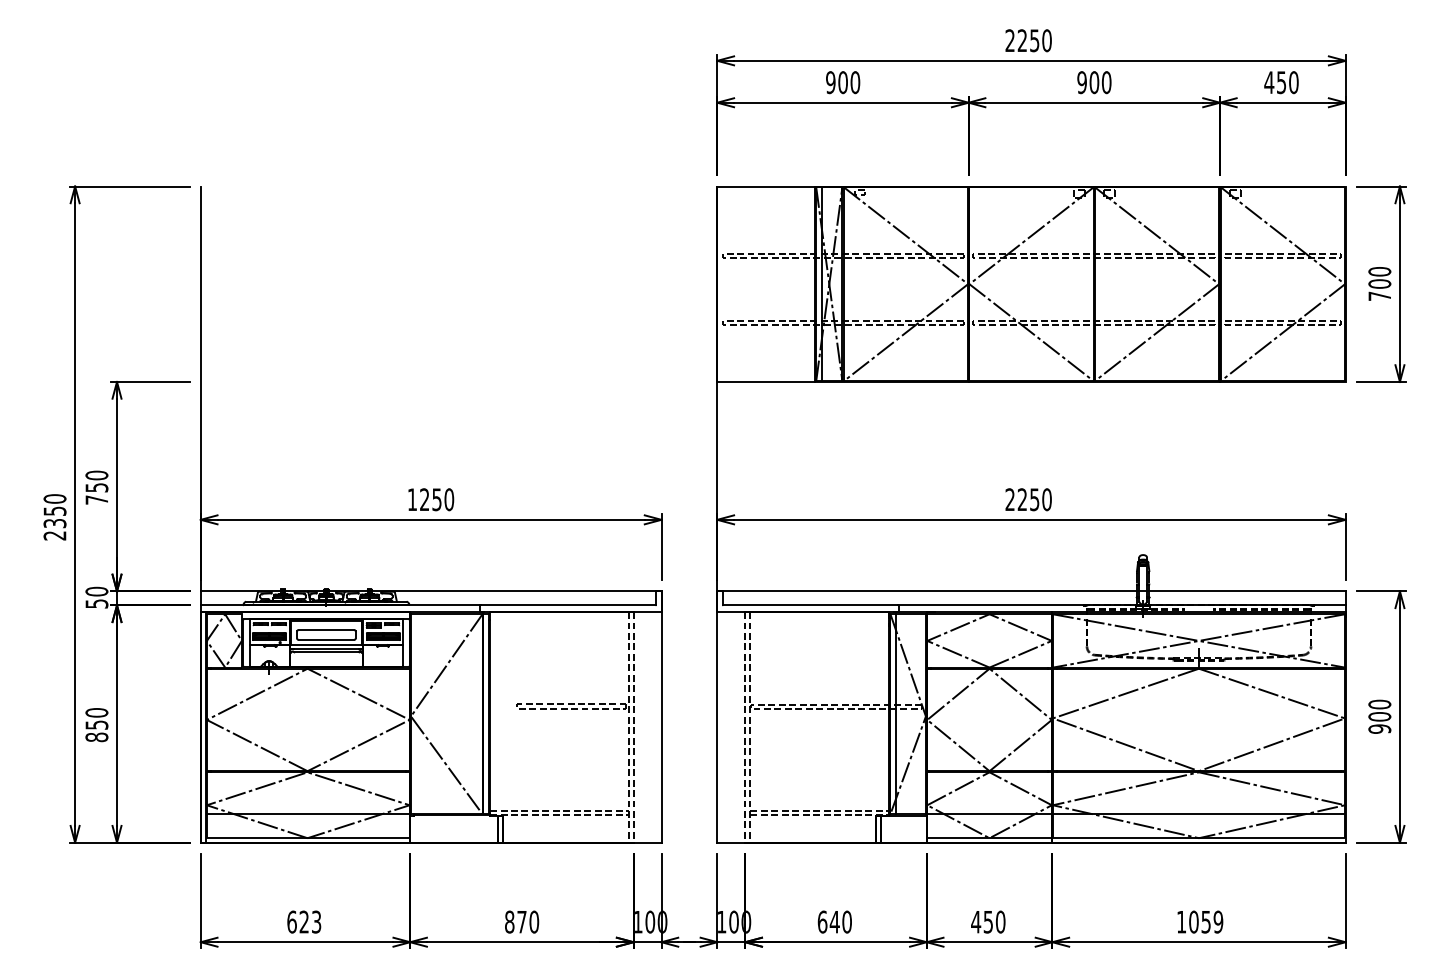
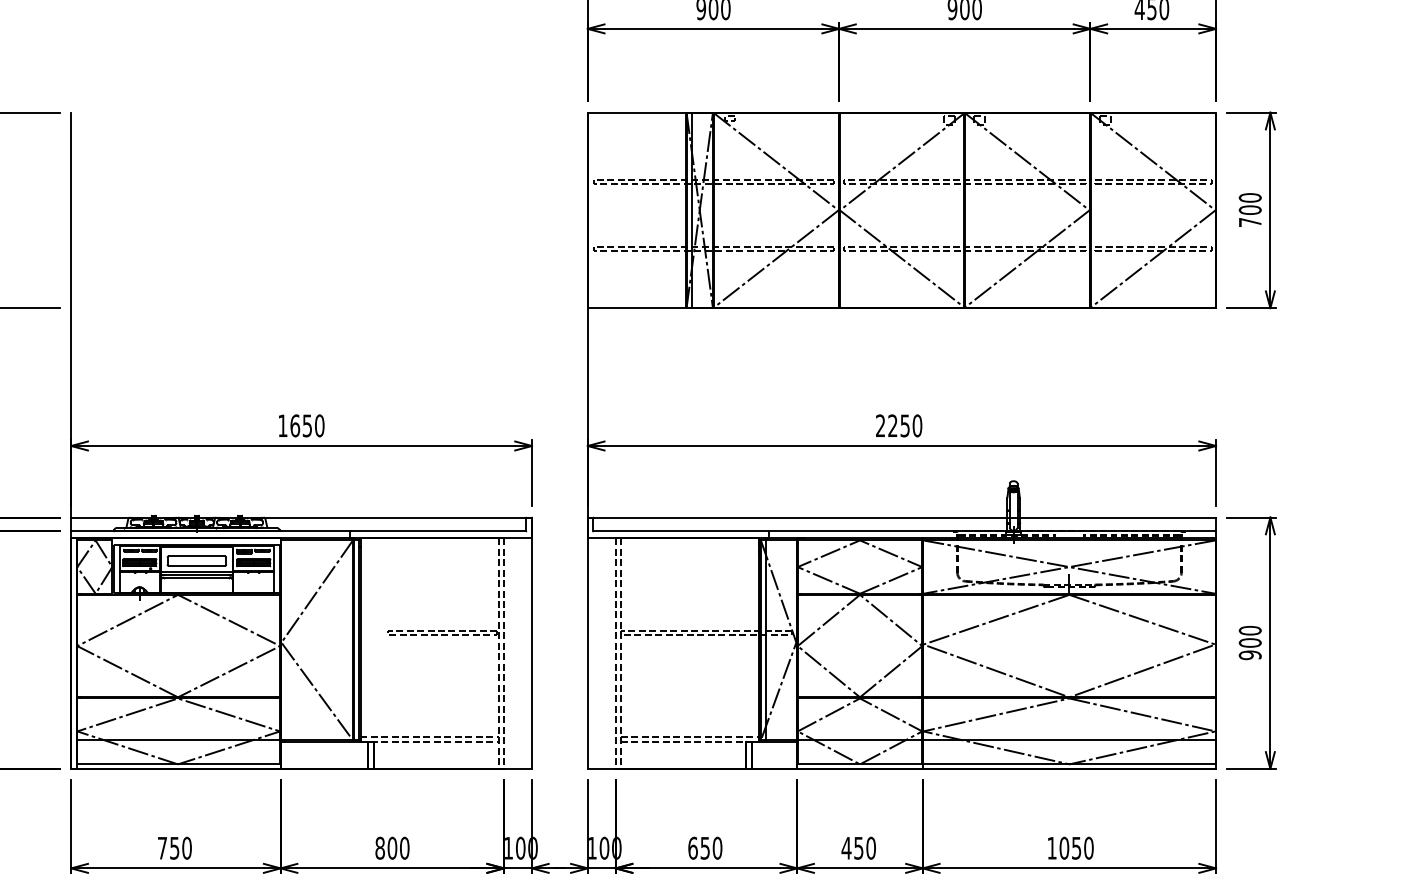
text: (424, 499) -> (294, 425), 1250 -> 1650
text: (304, 921) -> (174, 847), 623 -> 750
text: (521, 921) -> (391, 847), 870 -> 800
text: (1218, 921) -> (1088, 847), 1059 -> 1050
text: (834, 922) -> (704, 848), 640 -> 650

